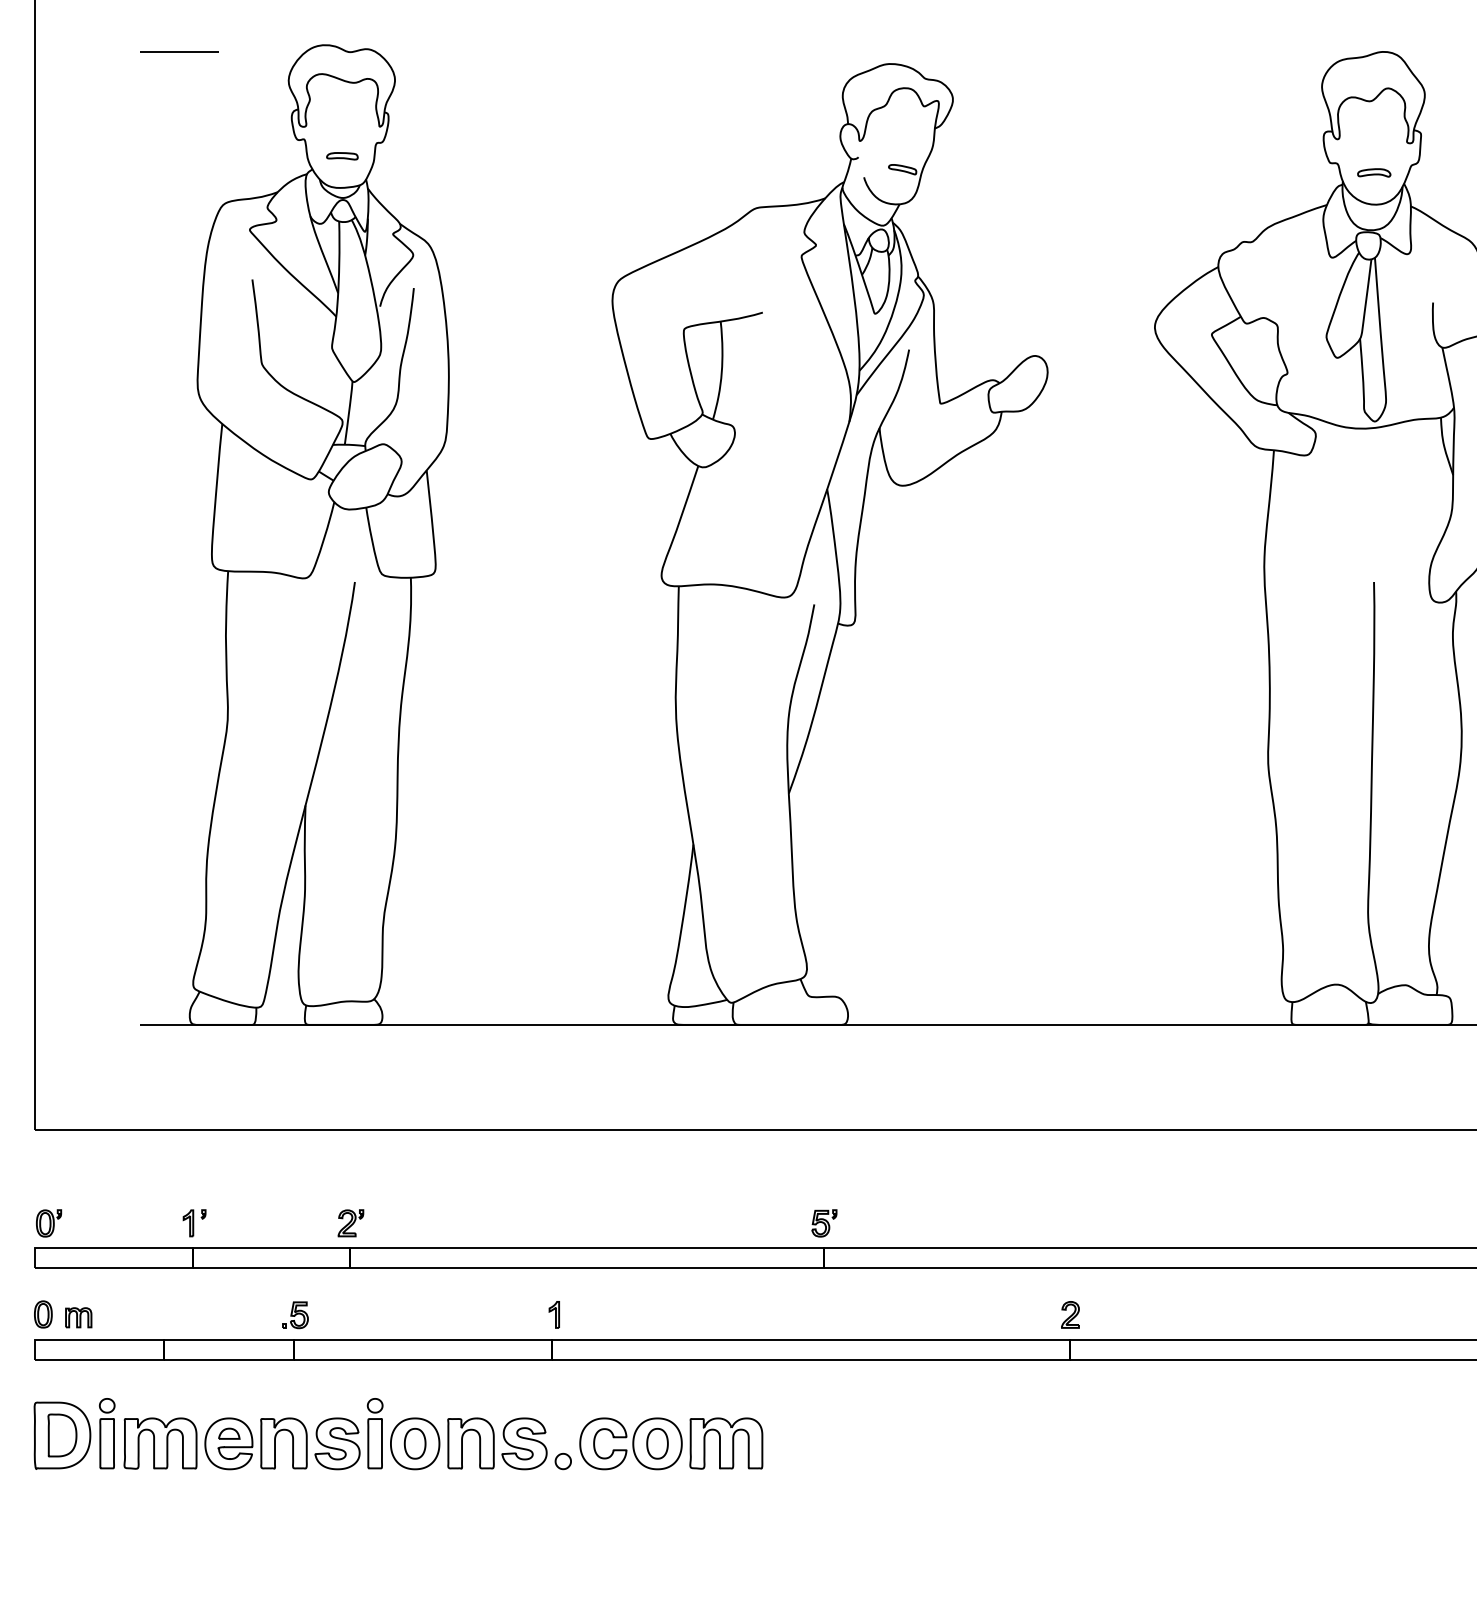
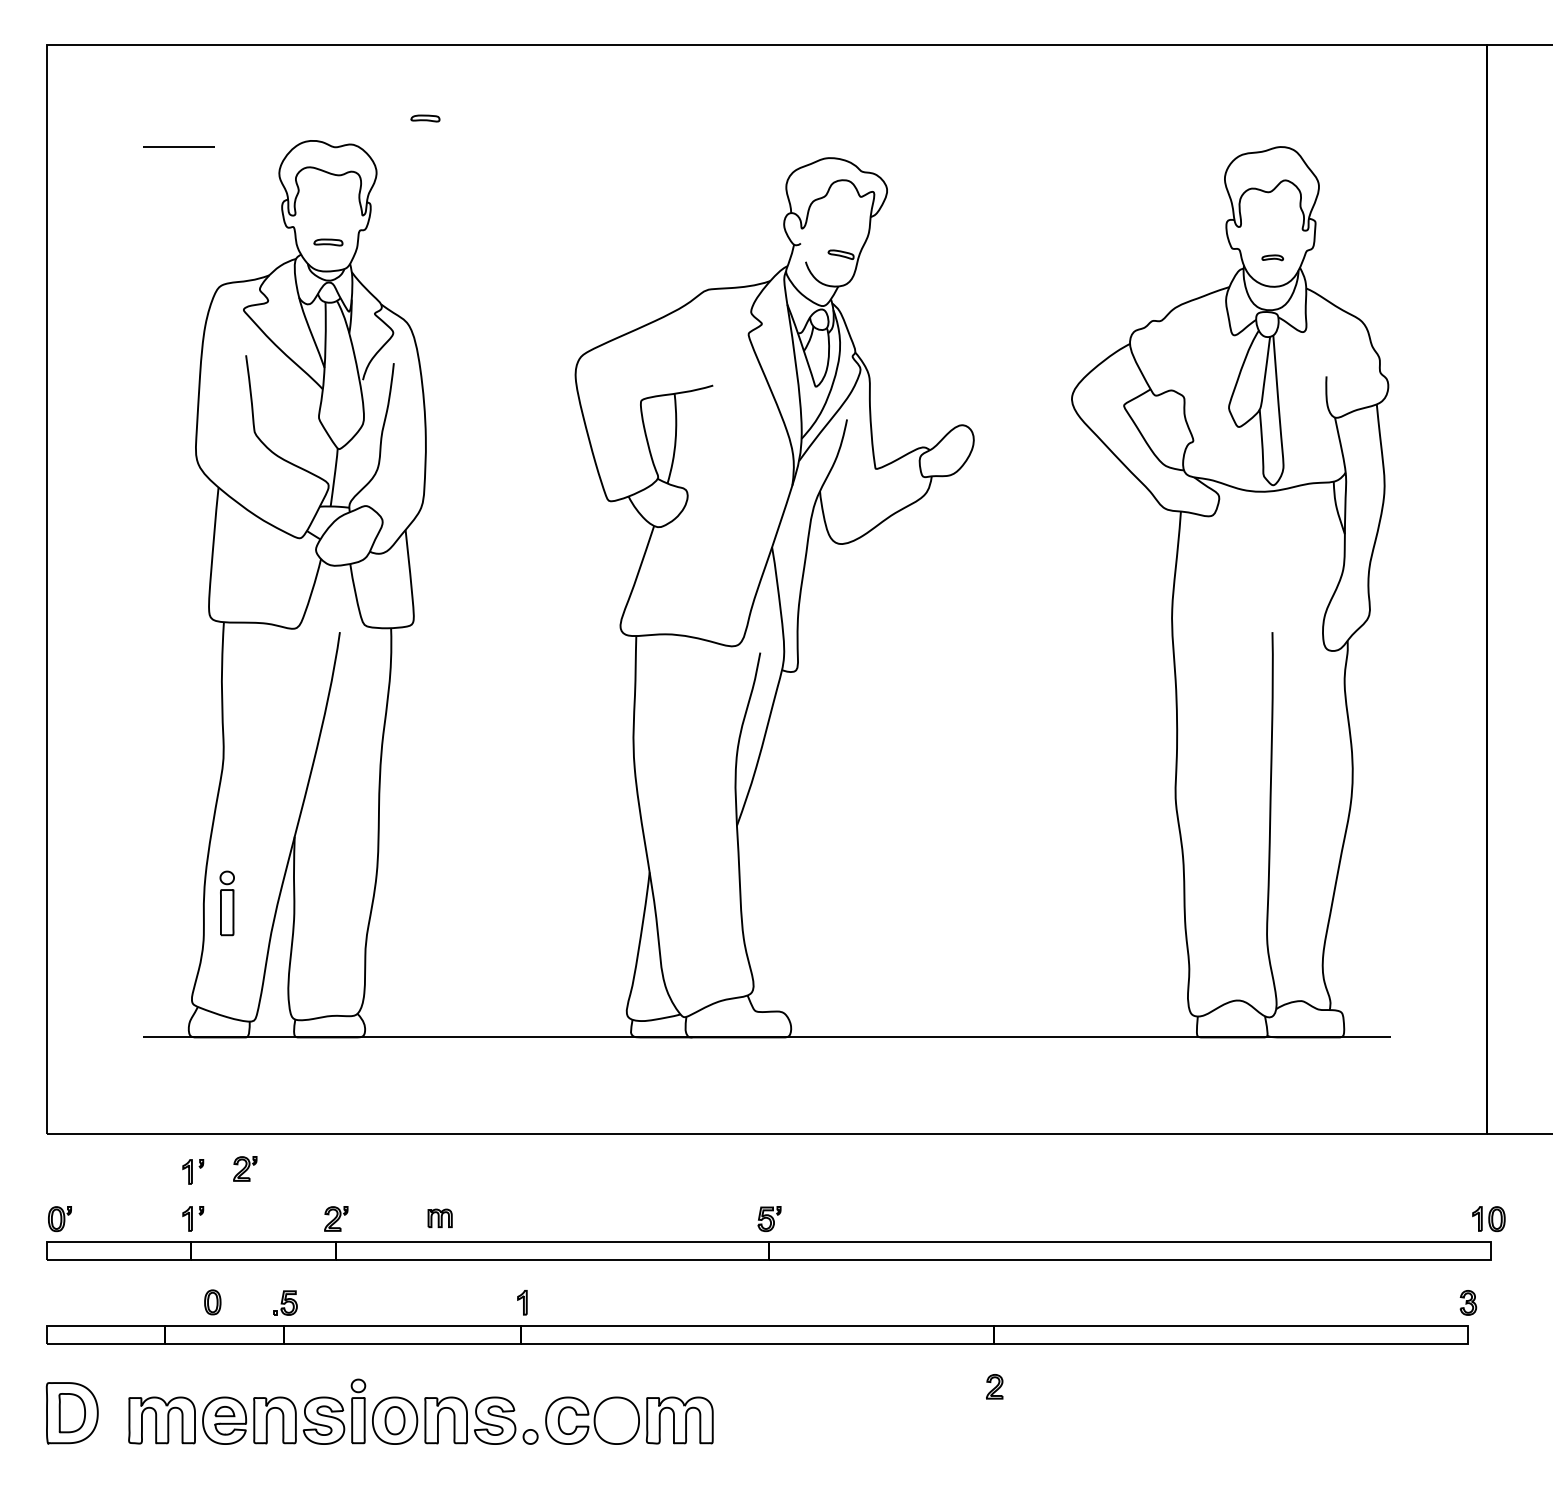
part: (448, 20) -> (425, 118), added
part: (1374, 172) -> (1272, 257), size x0.7
part: (251, 1168) -> (245, 1168), added
part: (194, 1171) -> (193, 1171), added
part: (43, 1314) -> (212, 1302), moved
part: (1070, 1314) -> (994, 1386), moved
part: (77, 1316) -> (439, 1217), moved
part: (106, 1433) -> (226, 903), moved
part: (657, 1443) -> (616, 1420), removed

